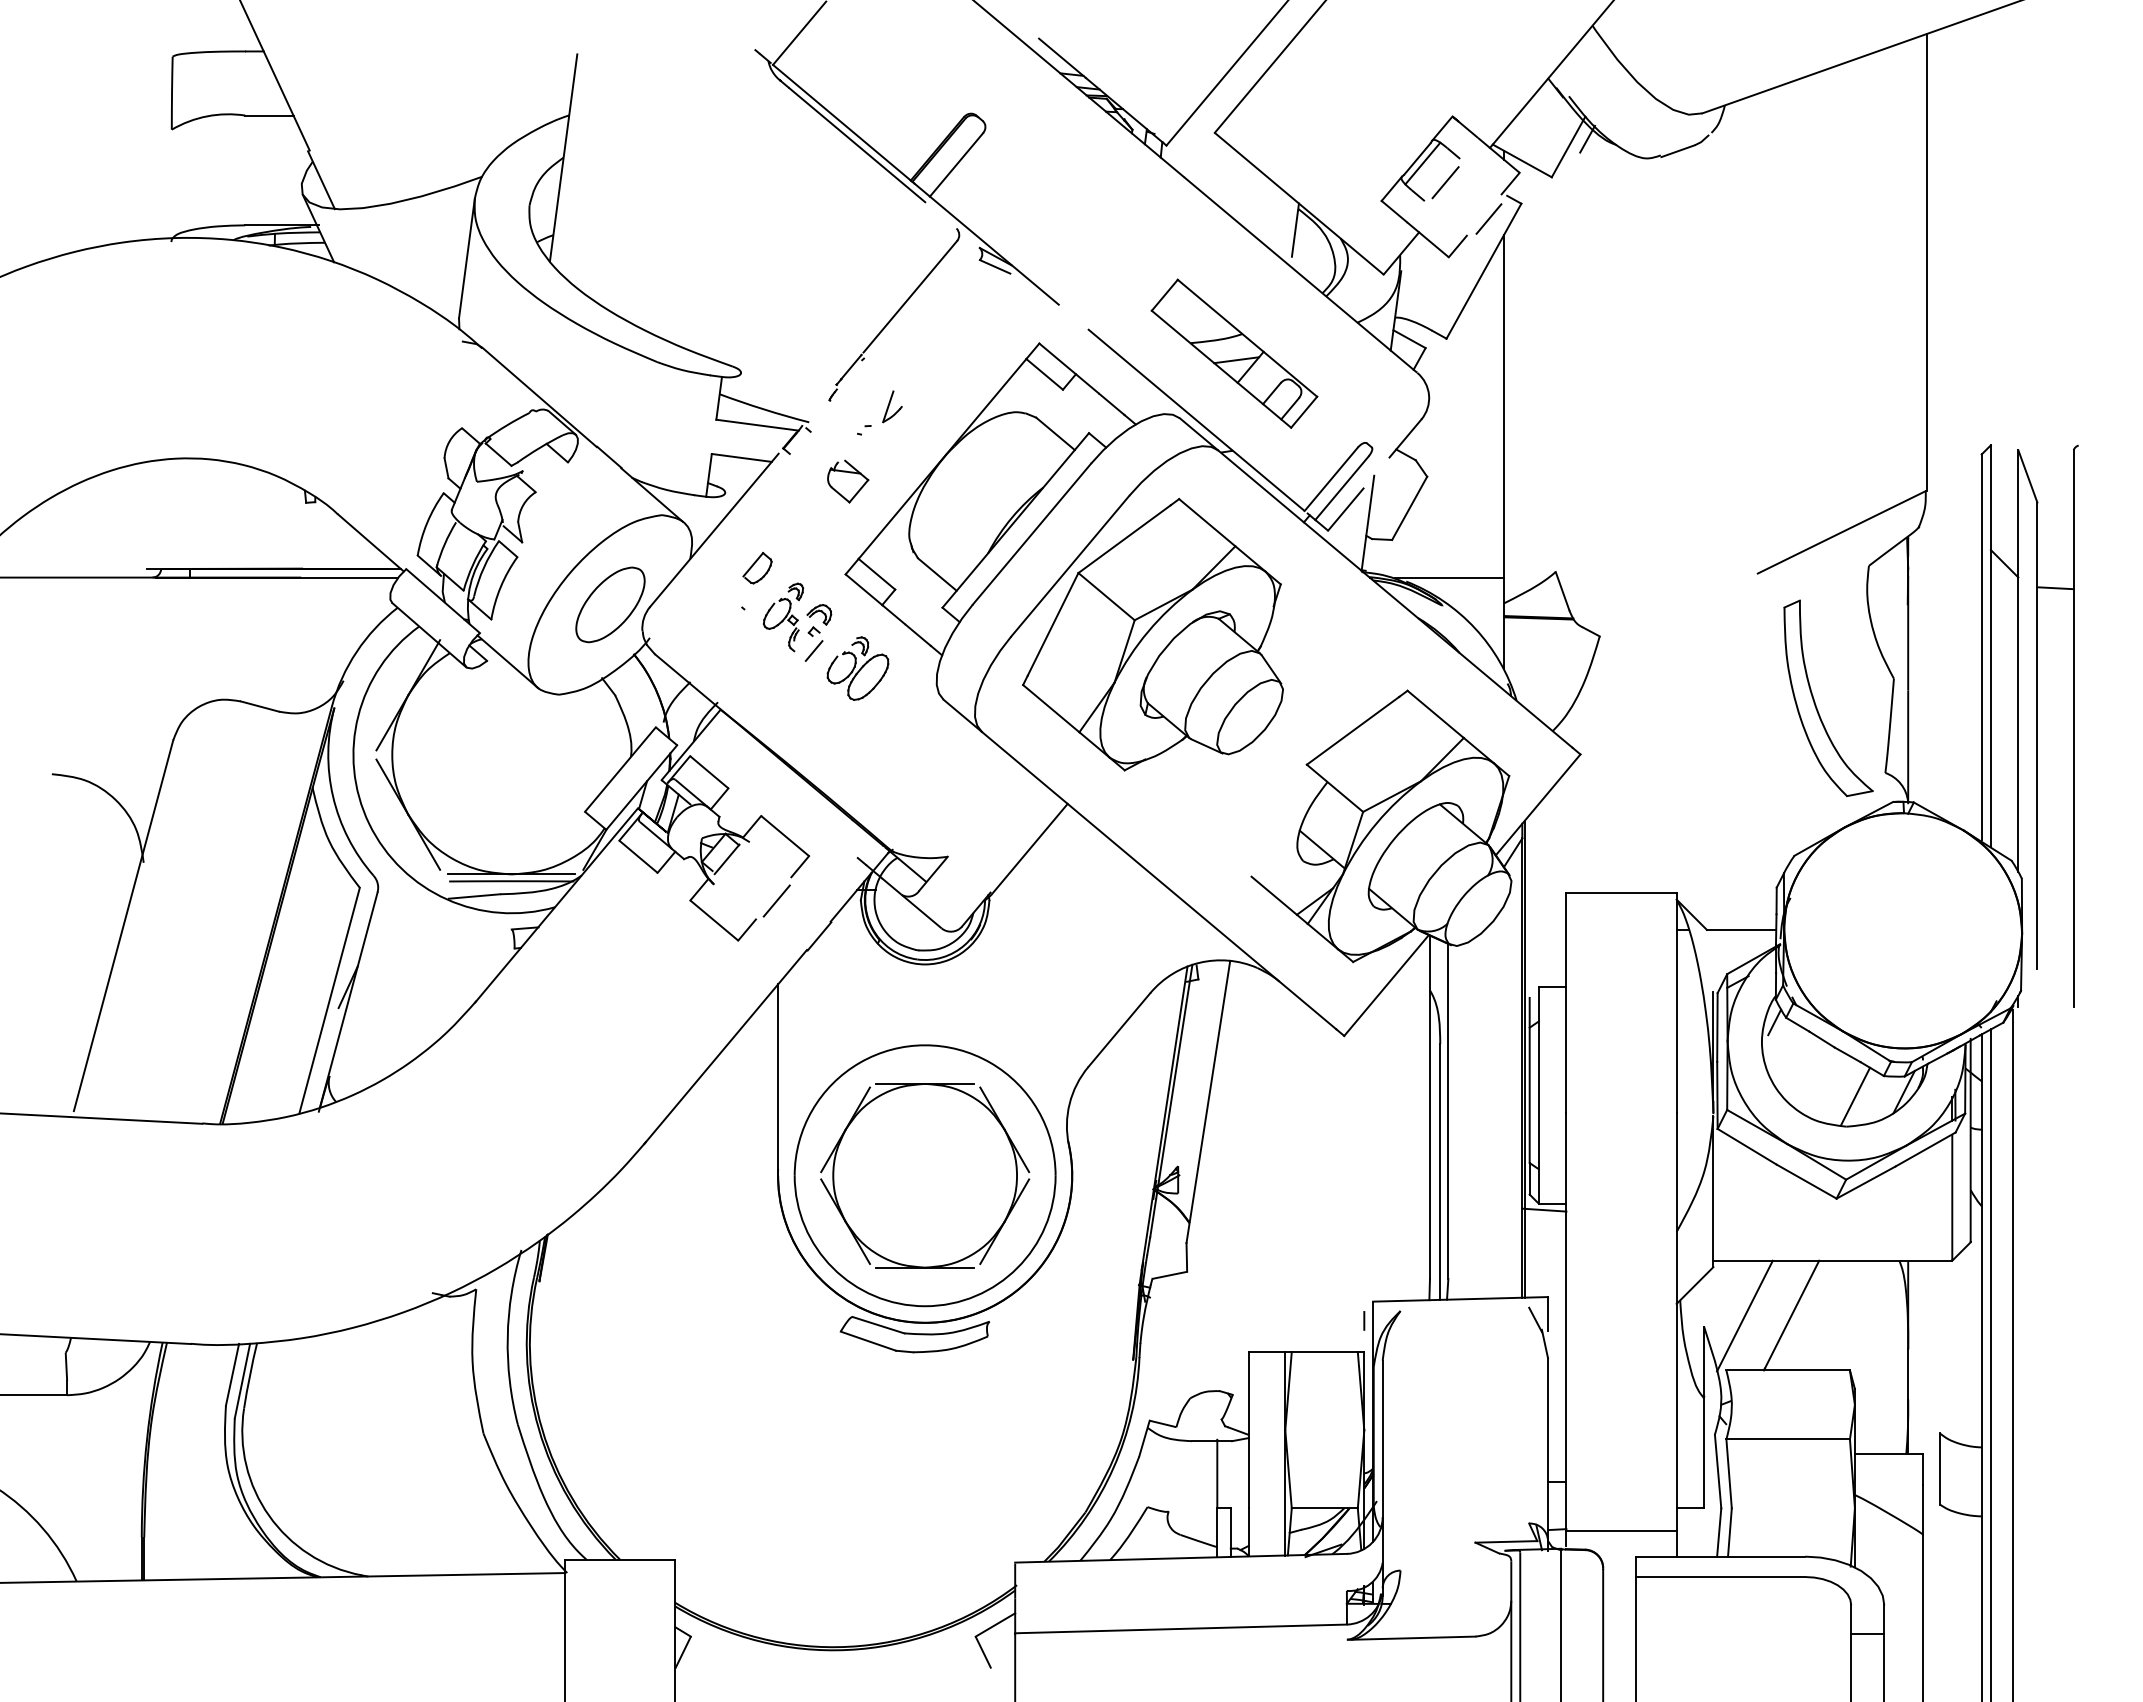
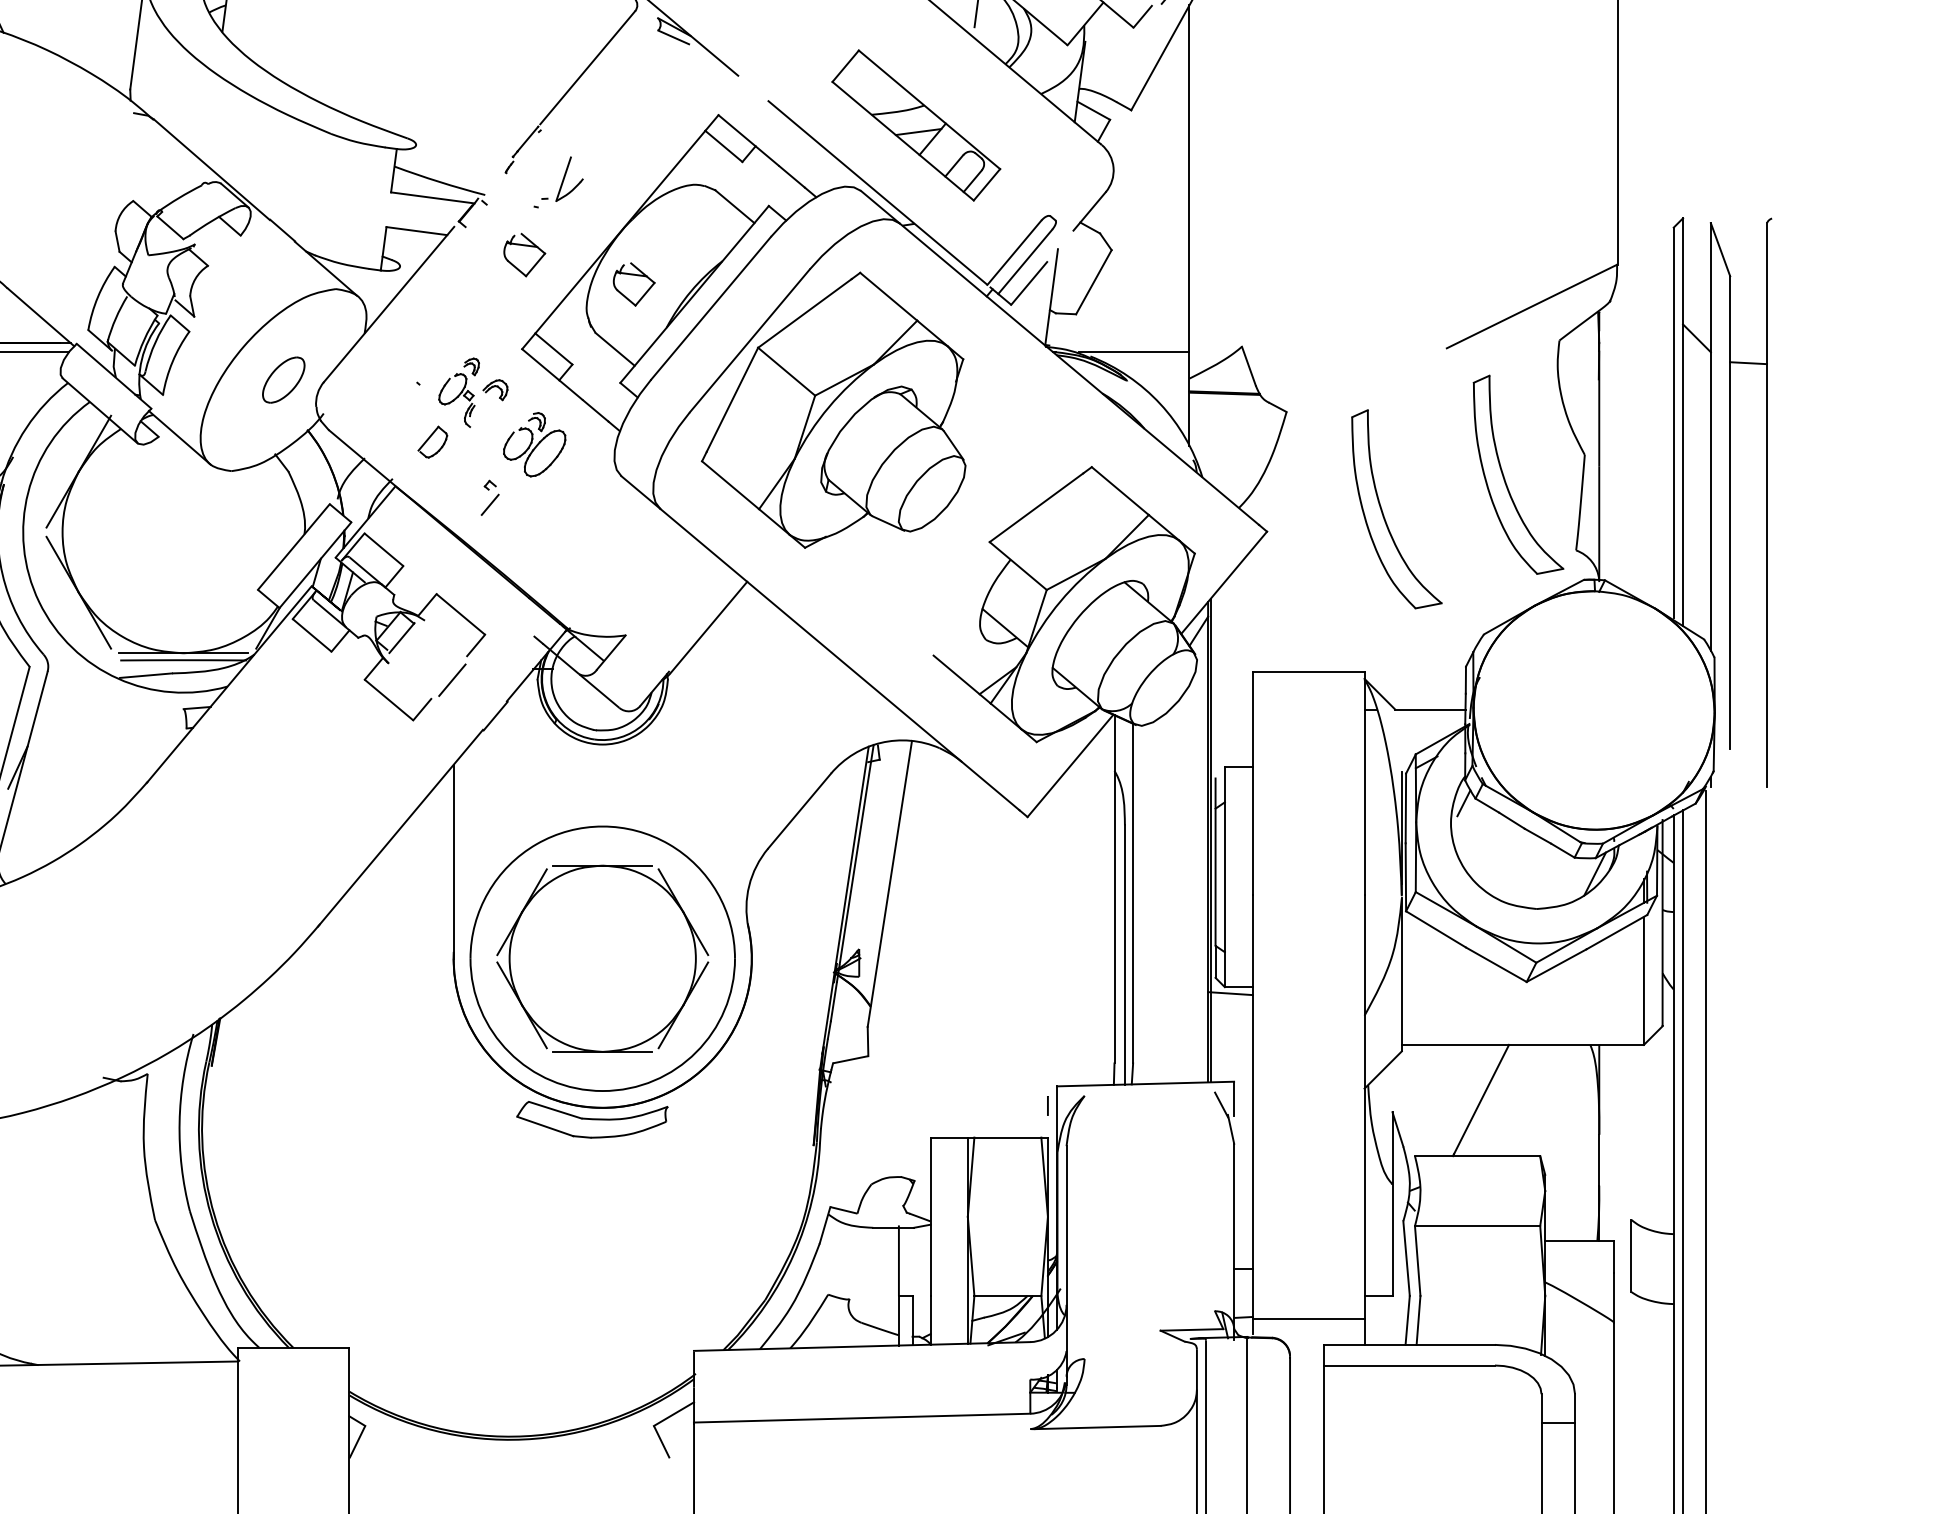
part: (892, 406) -> (569, 178), size x1.4
part: (956, 510) -> (634, 284), added
part: (757, 568) -> (432, 442), moved
part: (610, 604) -> (283, 379), size x0.6
part: (813, 643) -> (489, 497), moved
part: (1695, 735) -> (1383, 512), added
line: (1855, 1096) -> (1545, 878), removed
line: (1744, 1315) -> (1433, 1100), removed

